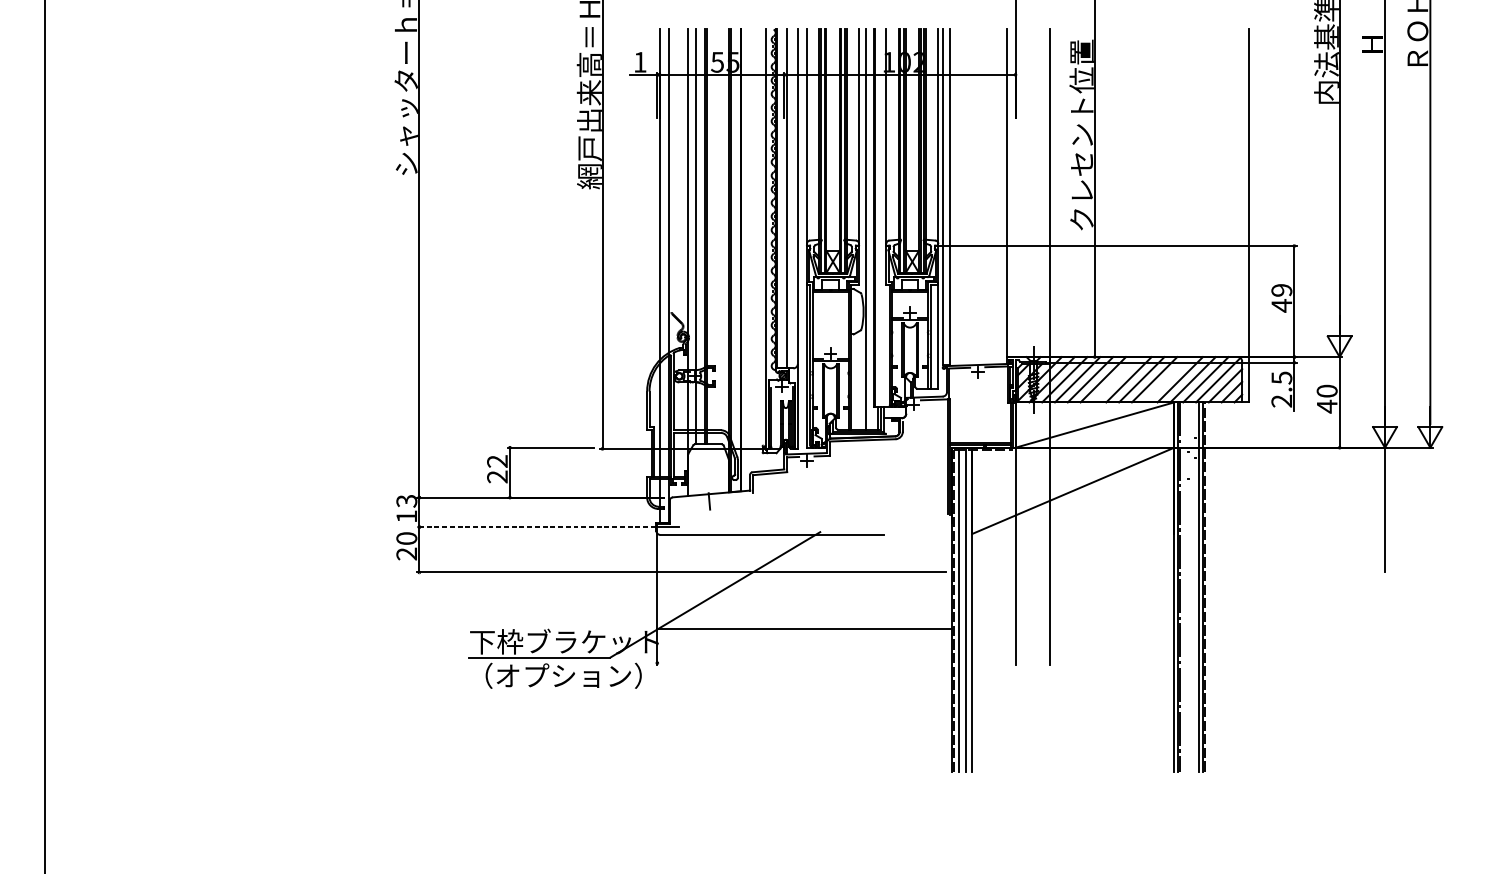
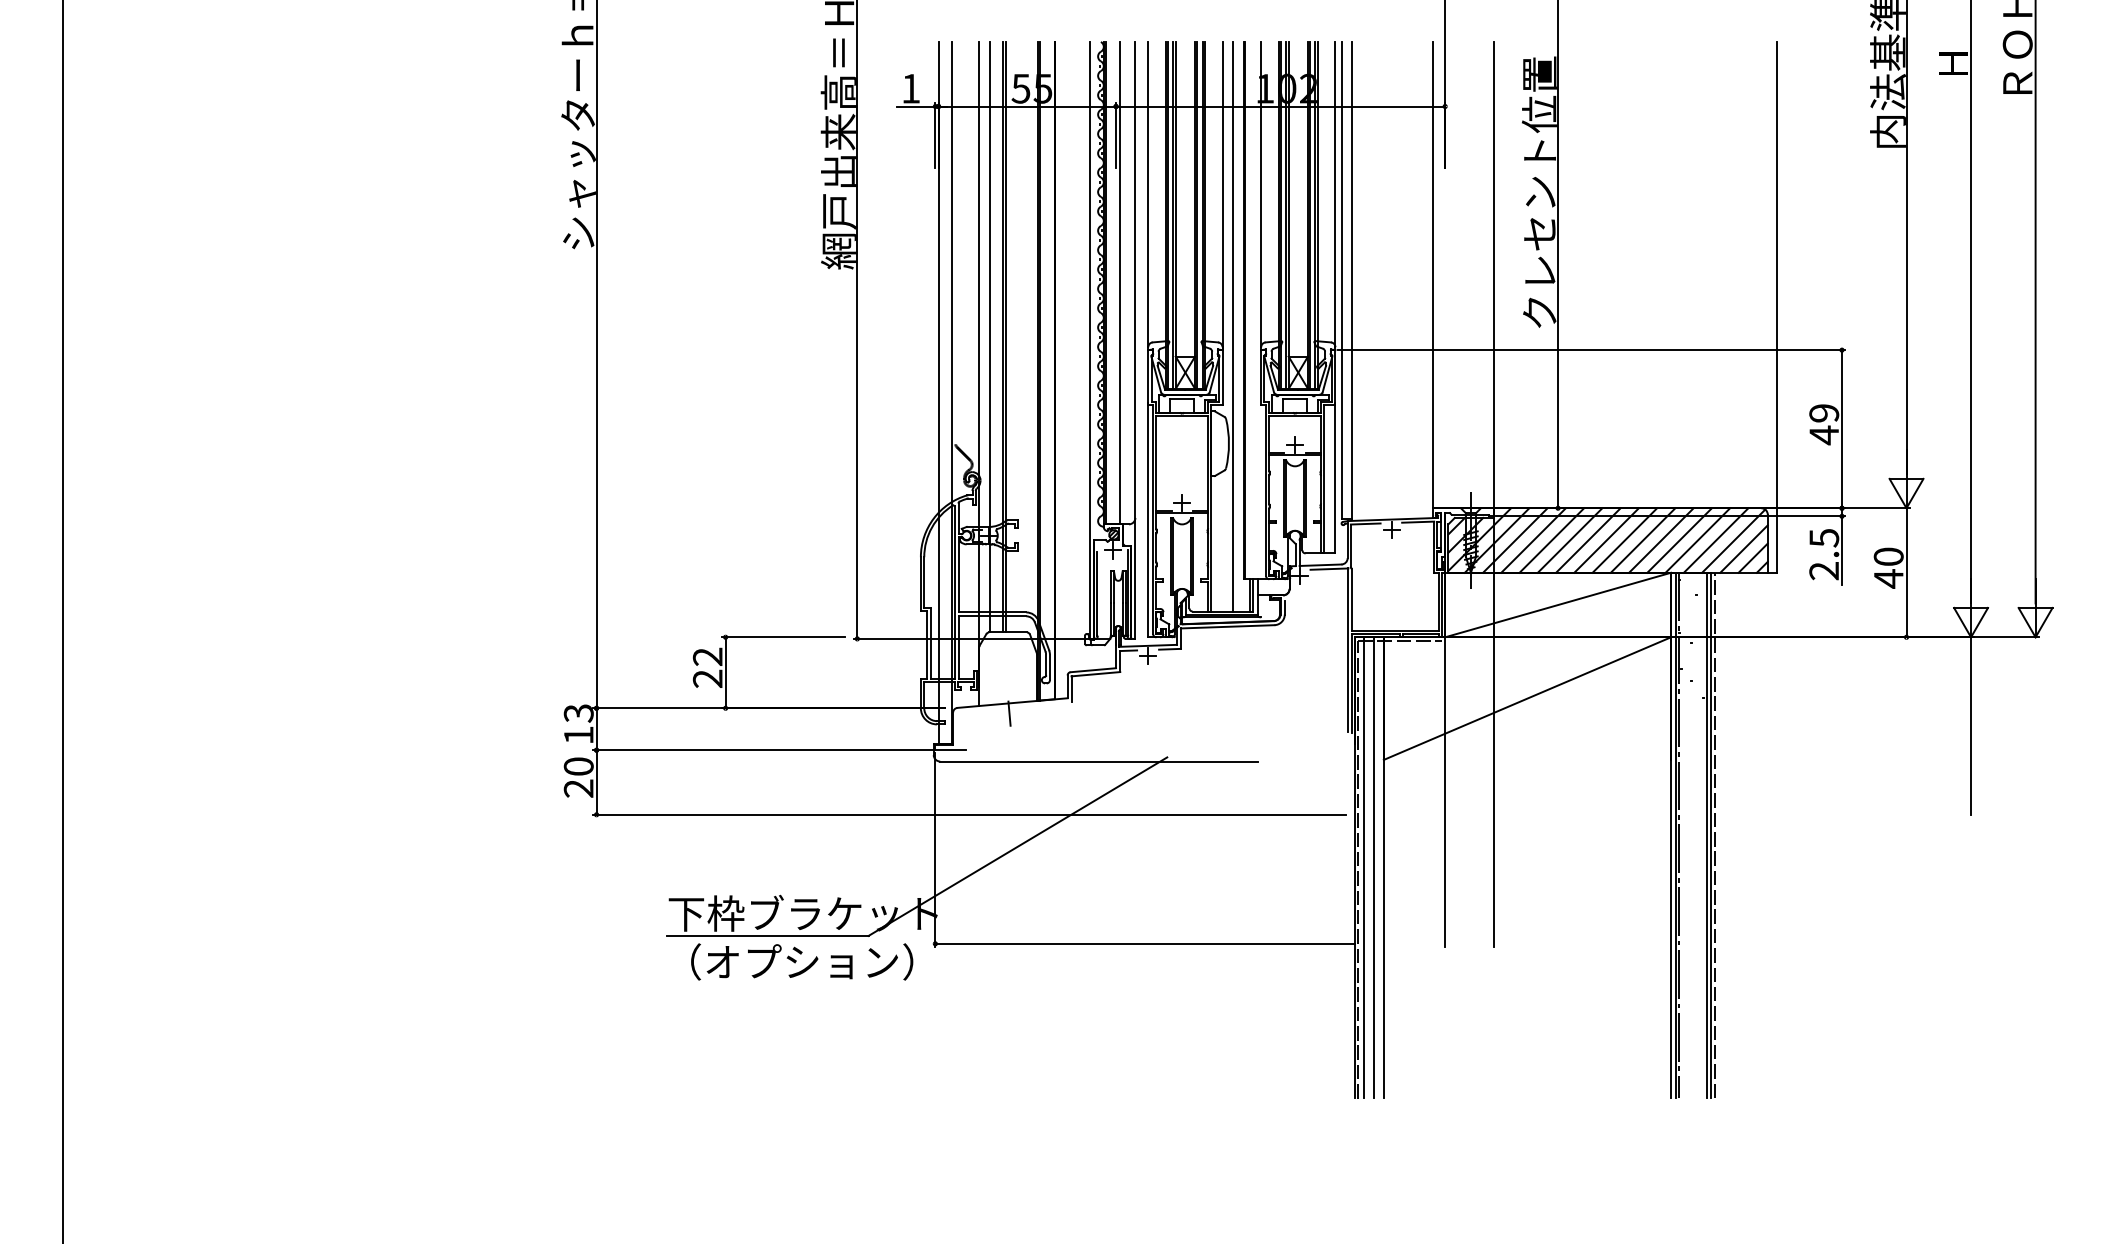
line: (1116, 379) -> (1588, 540), added
line: (1167, 379) -> (1661, 540), added
line: (536, 527) -> (763, 750), dashed -> solid
line: (804, 628) -> (1144, 943), moved

